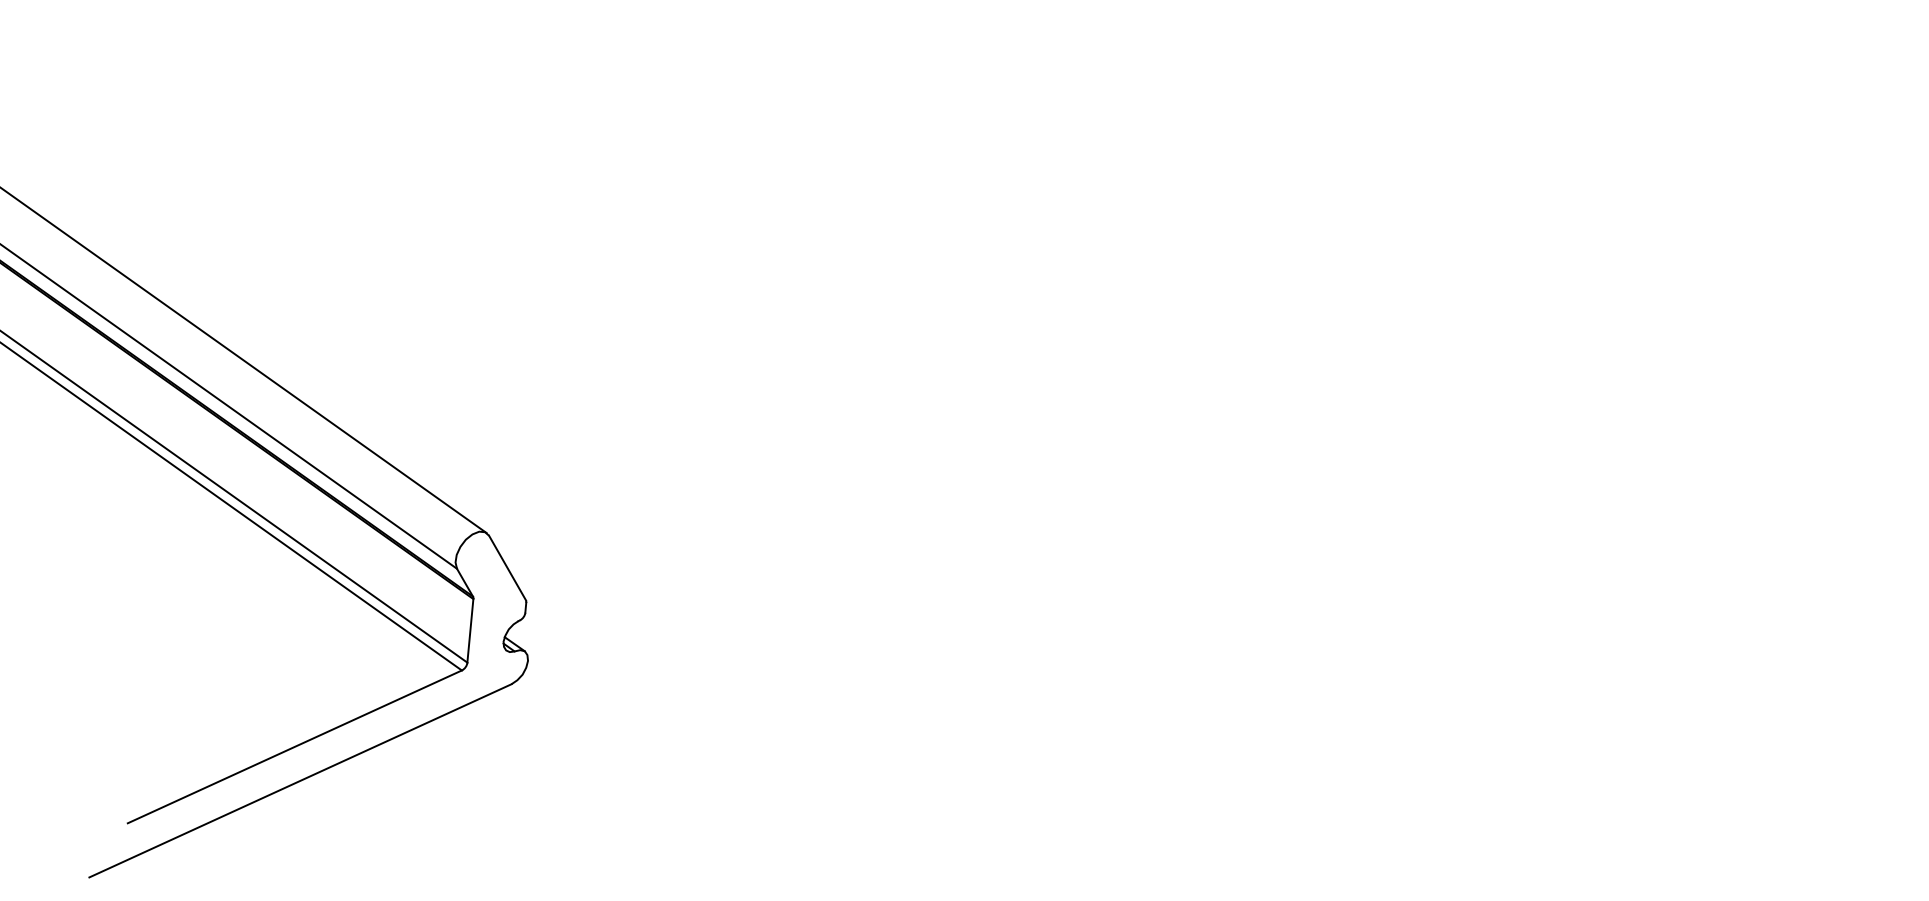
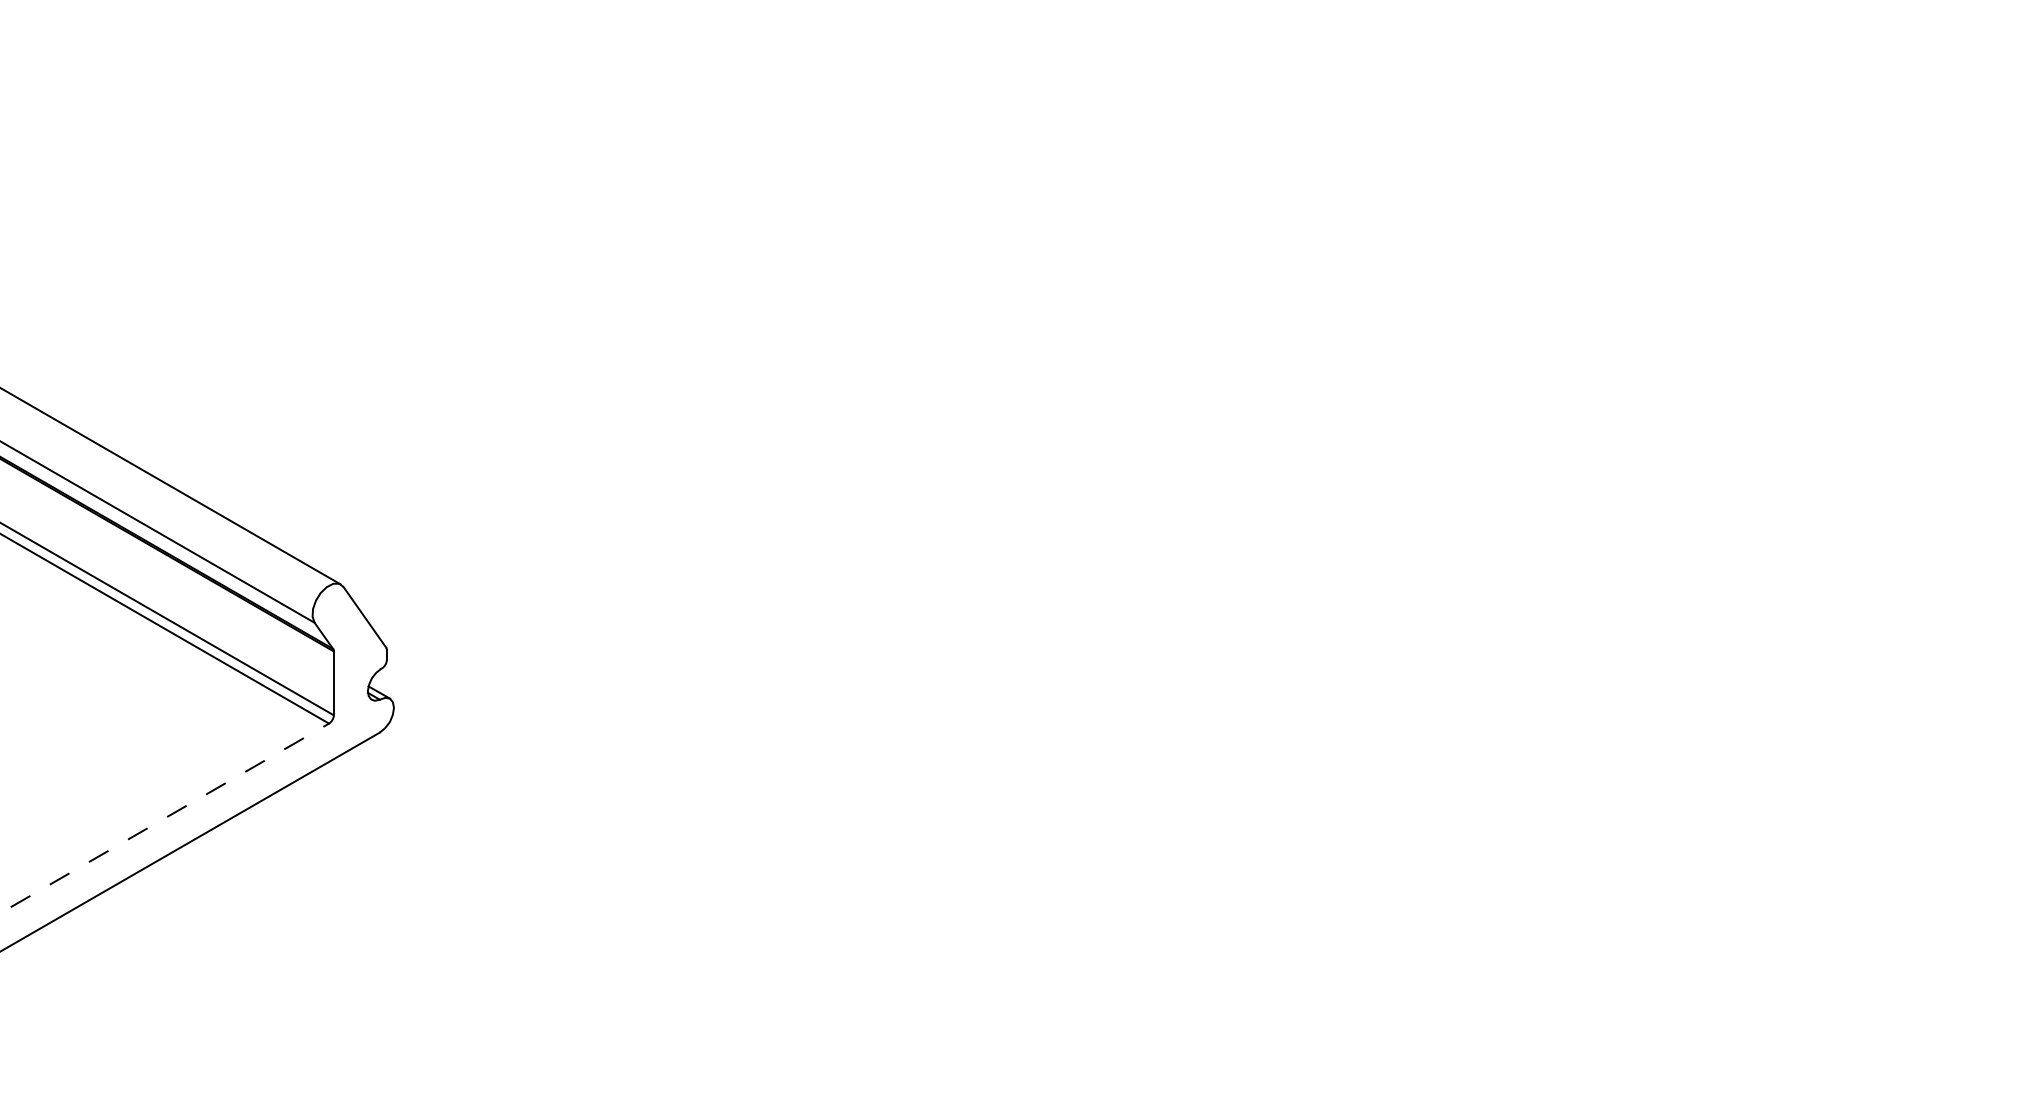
line: (294, 746) -> (169, 815), solid -> dashed

